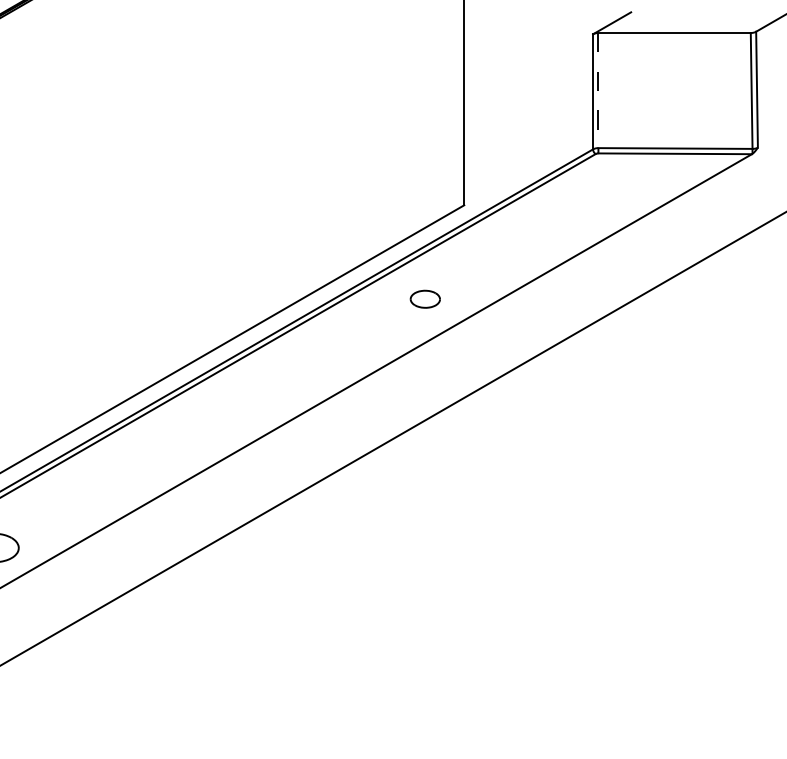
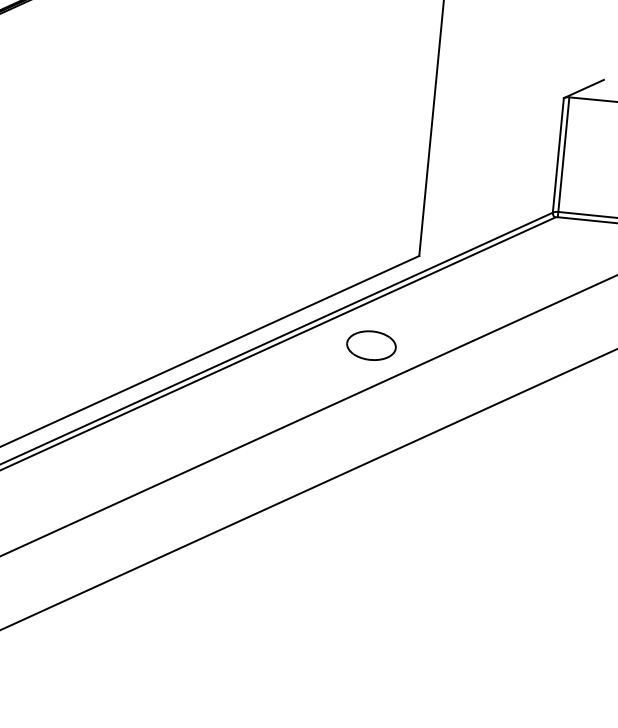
line: (598, 90) -> (563, 154), dashed -> solid
part: (425, 299) -> (371, 346), size x1.67

